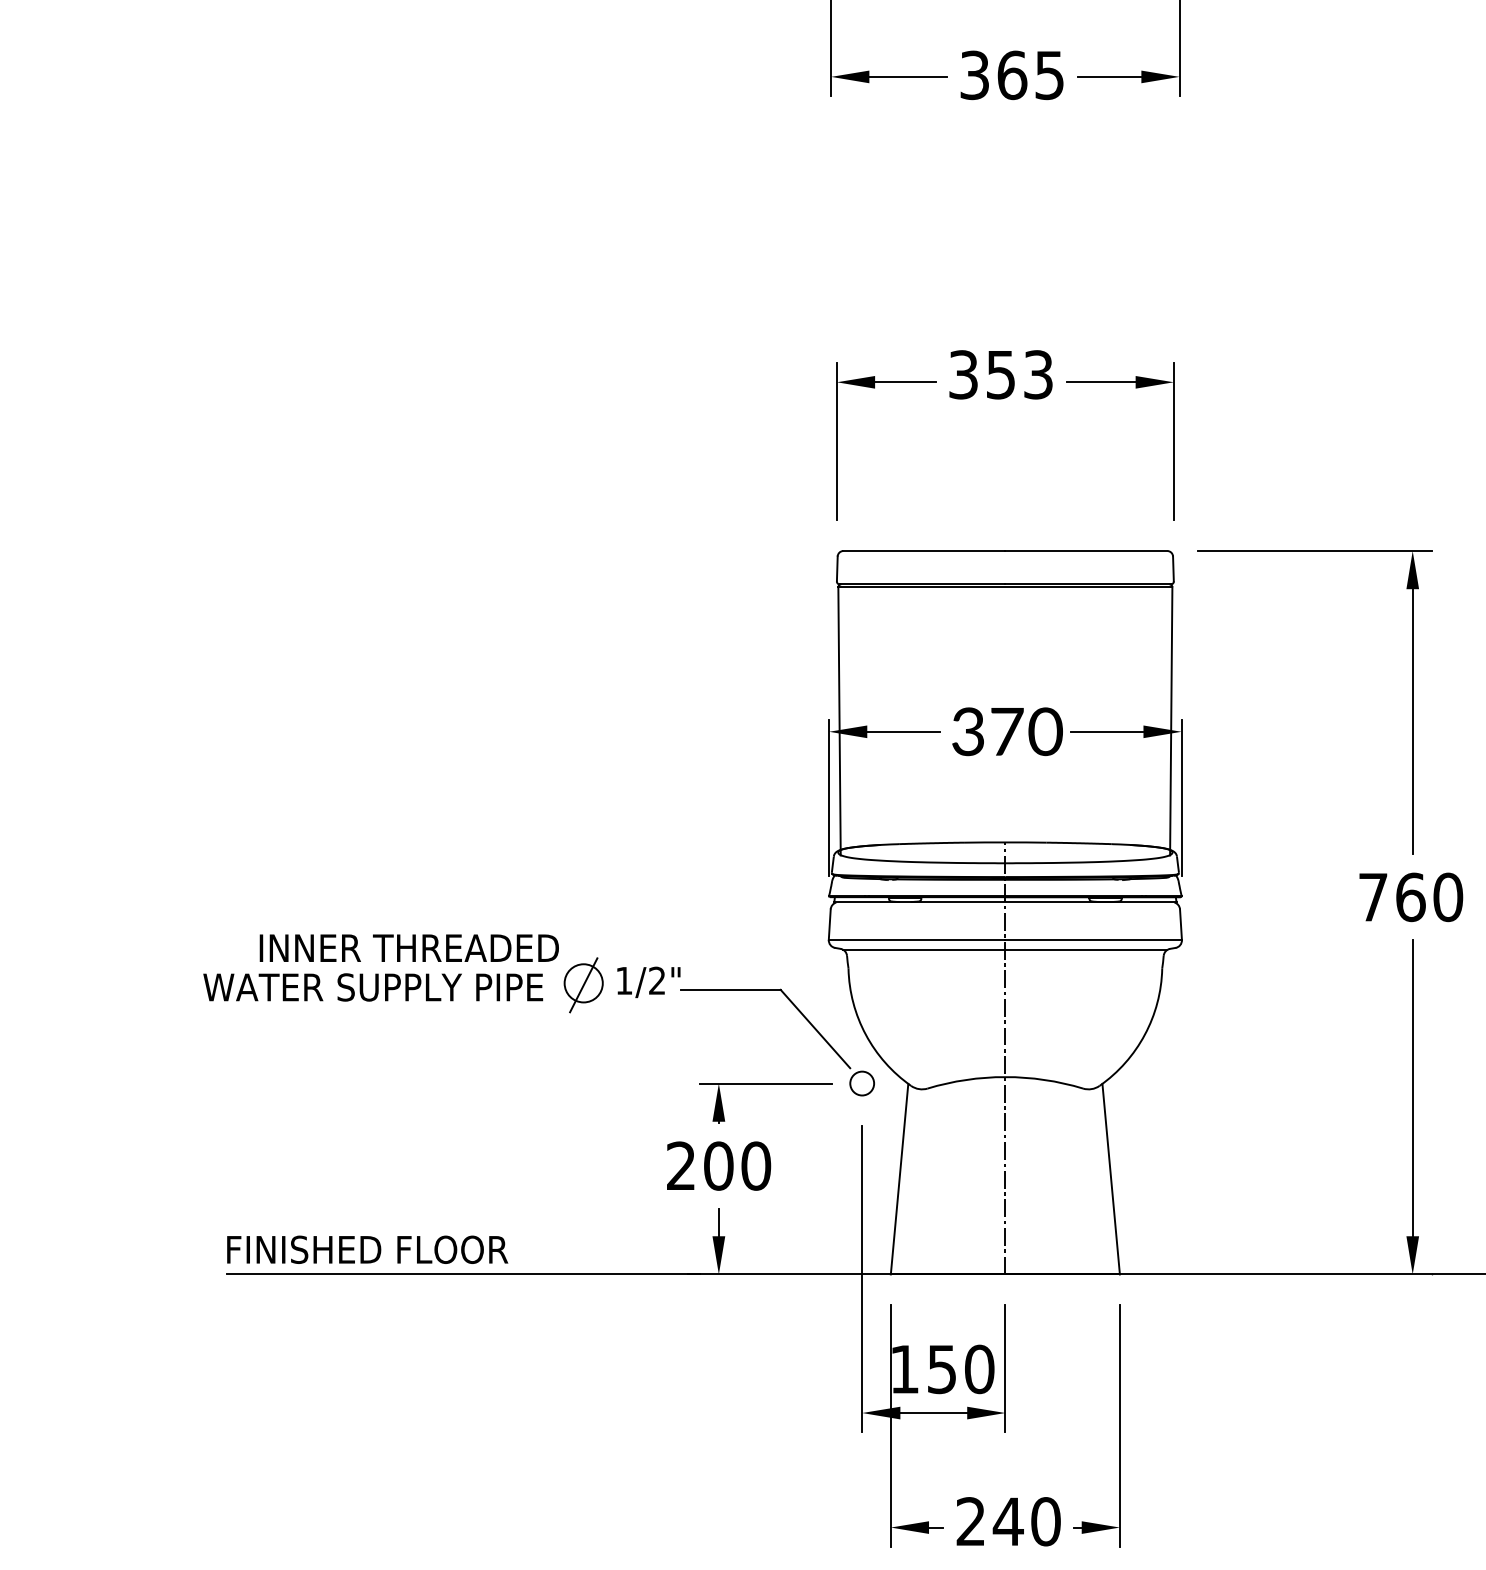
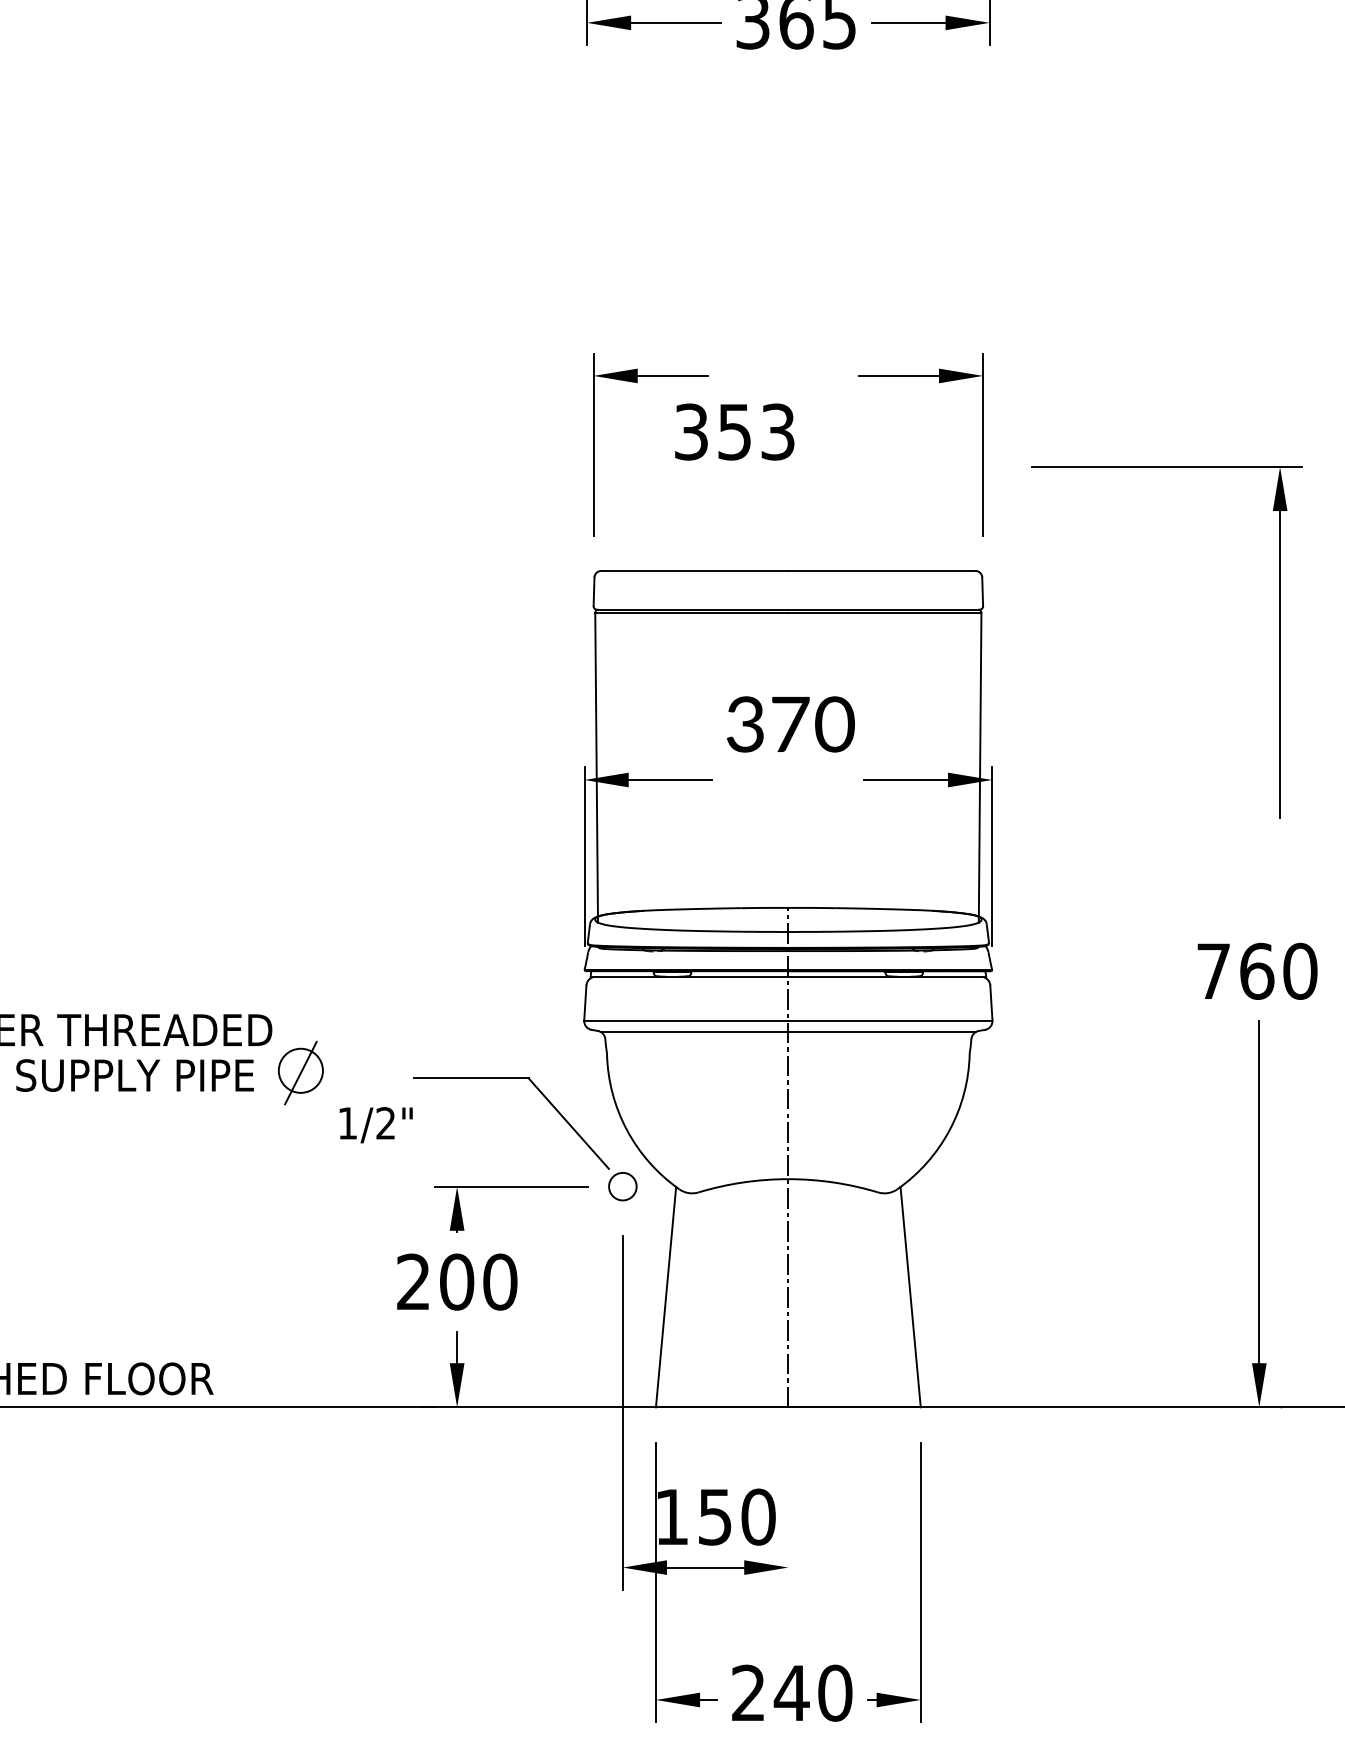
text: (1000, 374) -> (734, 431), moved
part: (1412, 702) -> (1279, 642), moved
text: (1007, 731) -> (790, 724), moved
text: (648, 982) -> (375, 1125), moved
line: (1005, 1368) -> (788, 1516), removed

